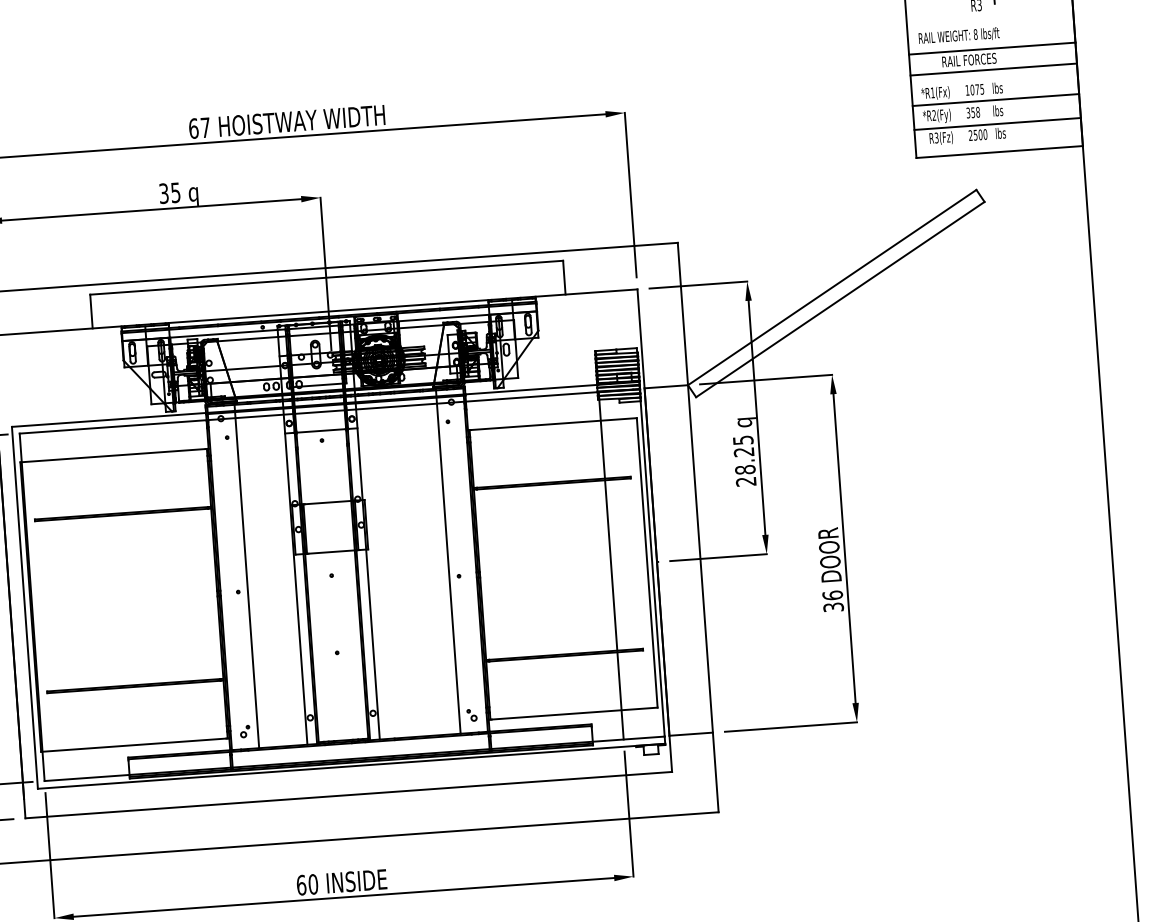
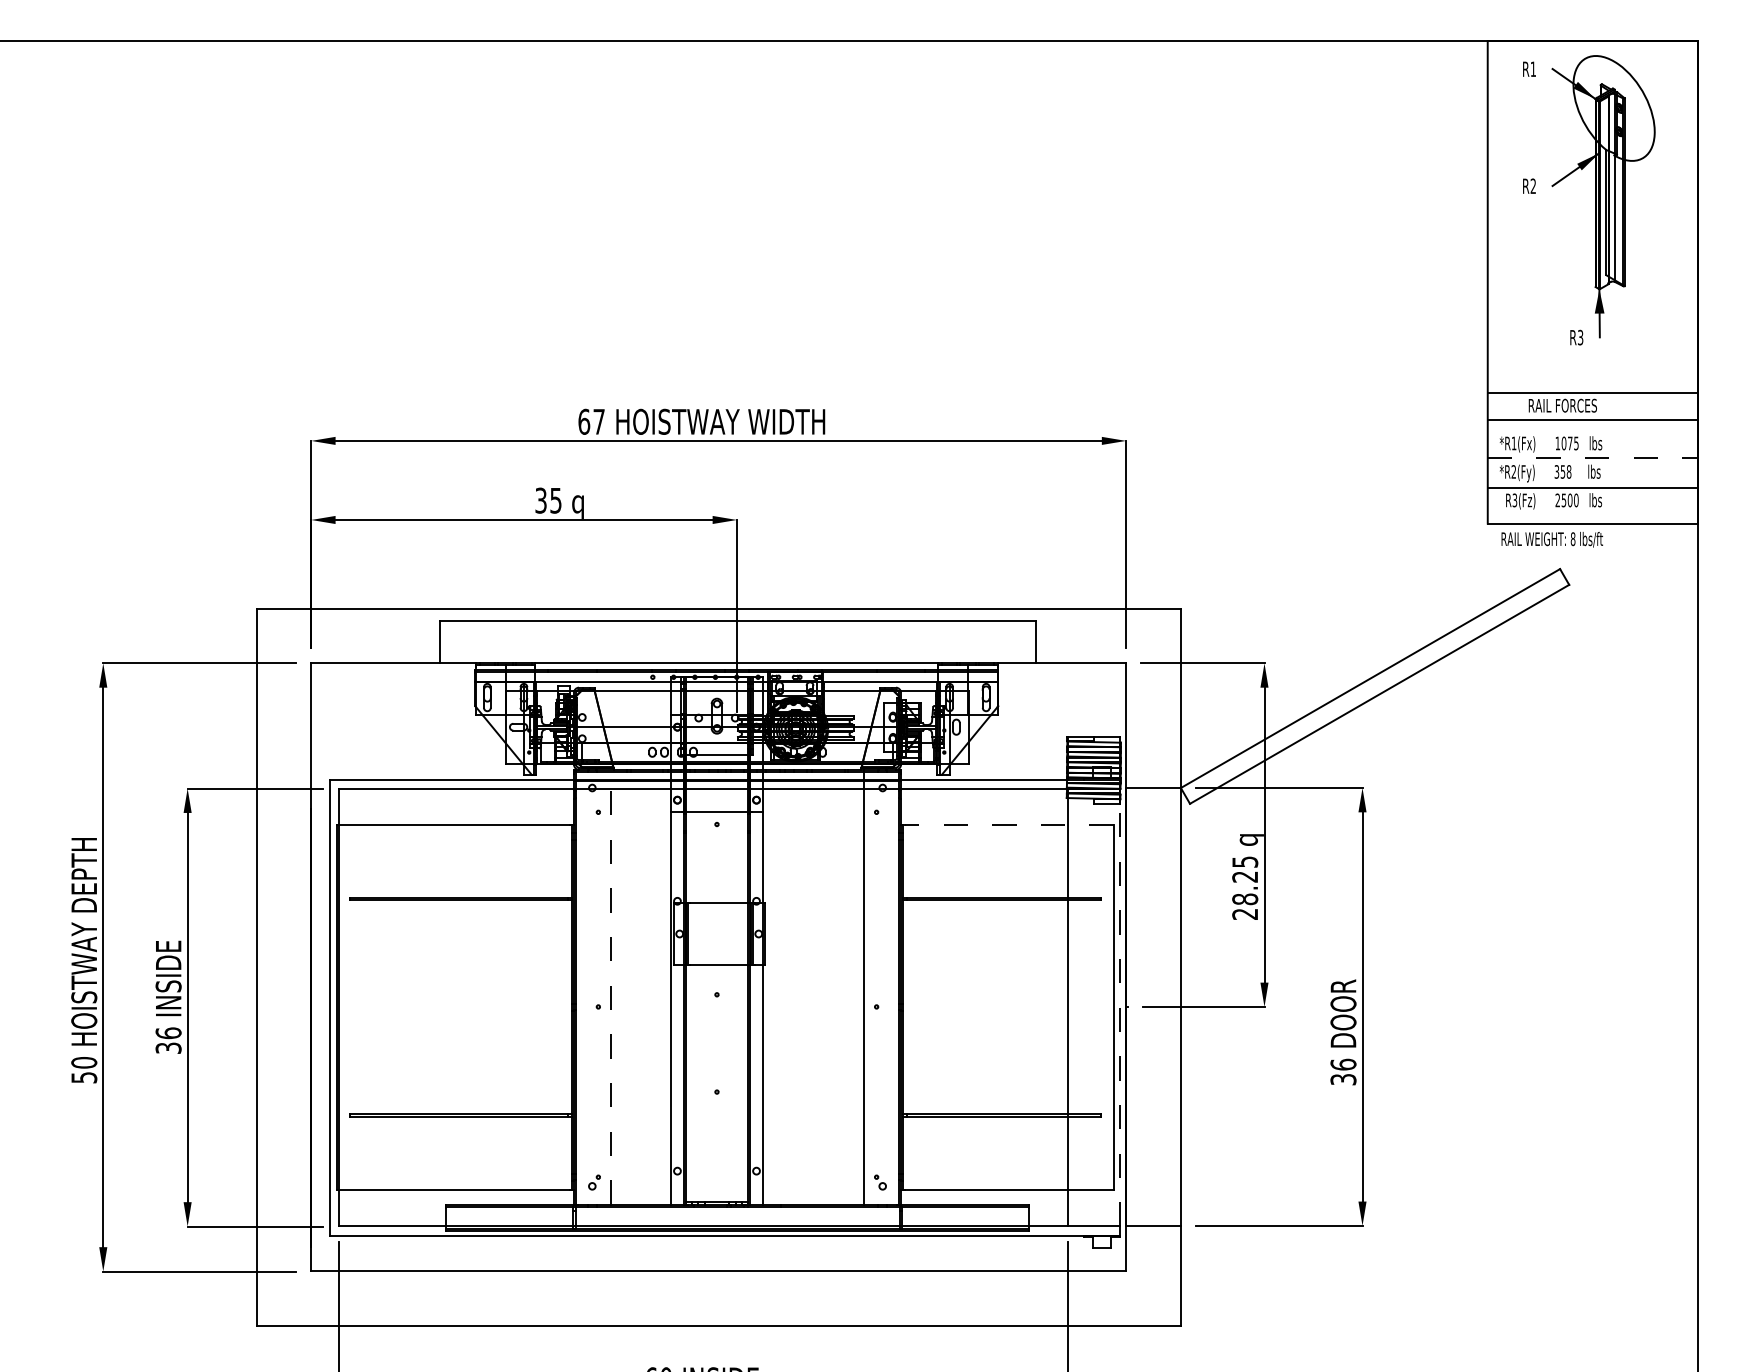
text: (959, 35) -> (1552, 539), moved
line: (995, 100) -> (1592, 458), solid -> dashed
line: (554, 423) -> (1009, 824), solid -> dashed
line: (652, 568) -> (1120, 1014), solid -> dashed
line: (246, 575) -> (610, 986), solid -> dashed

